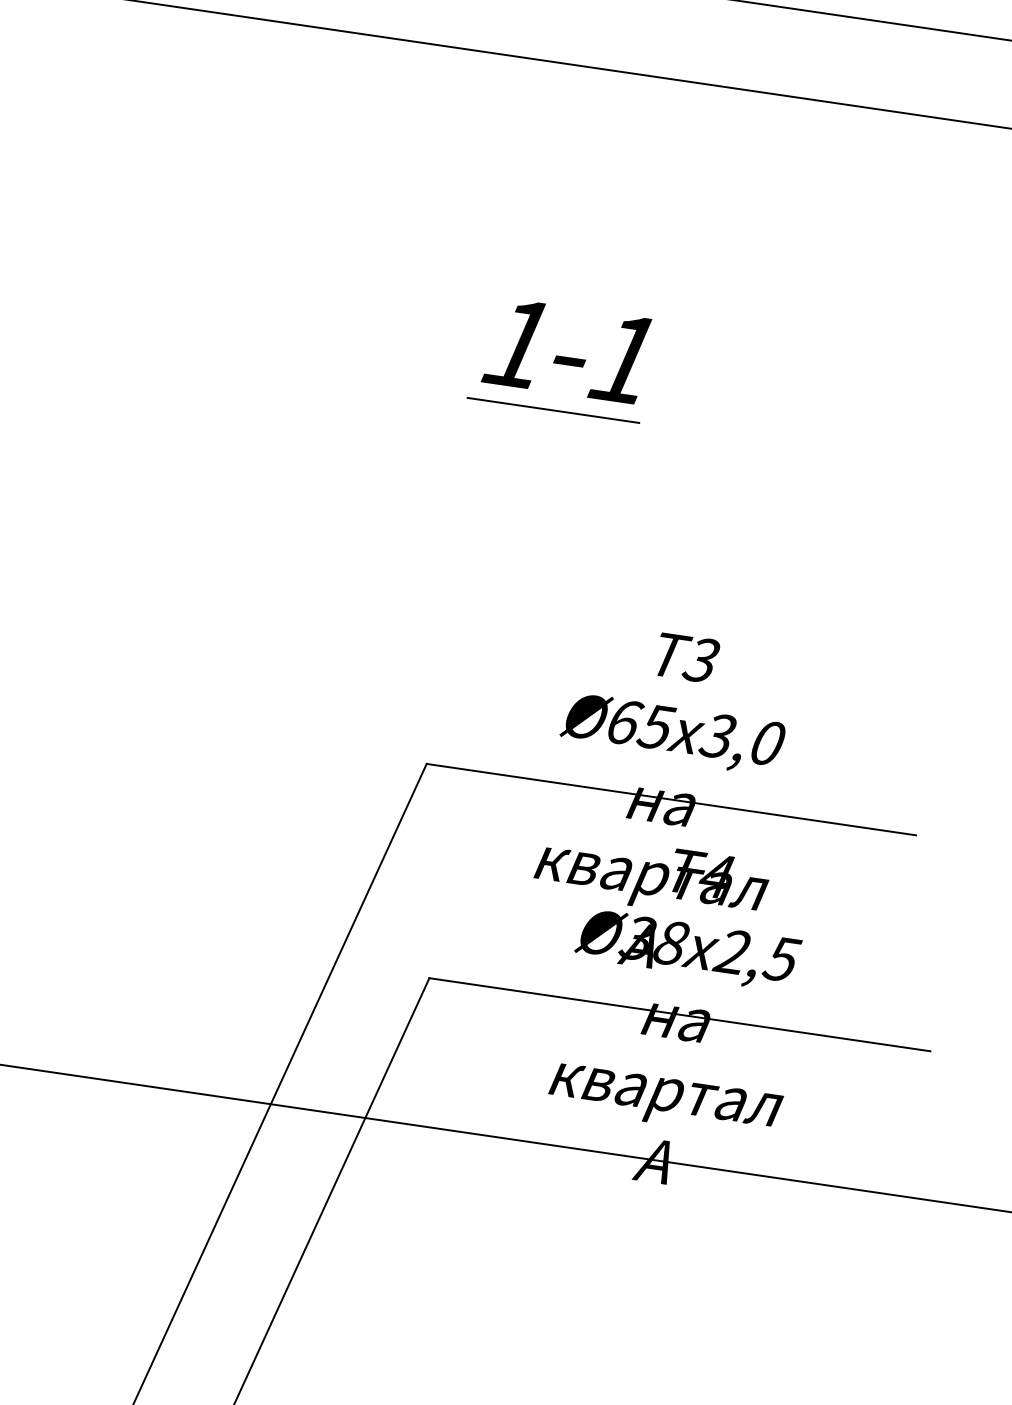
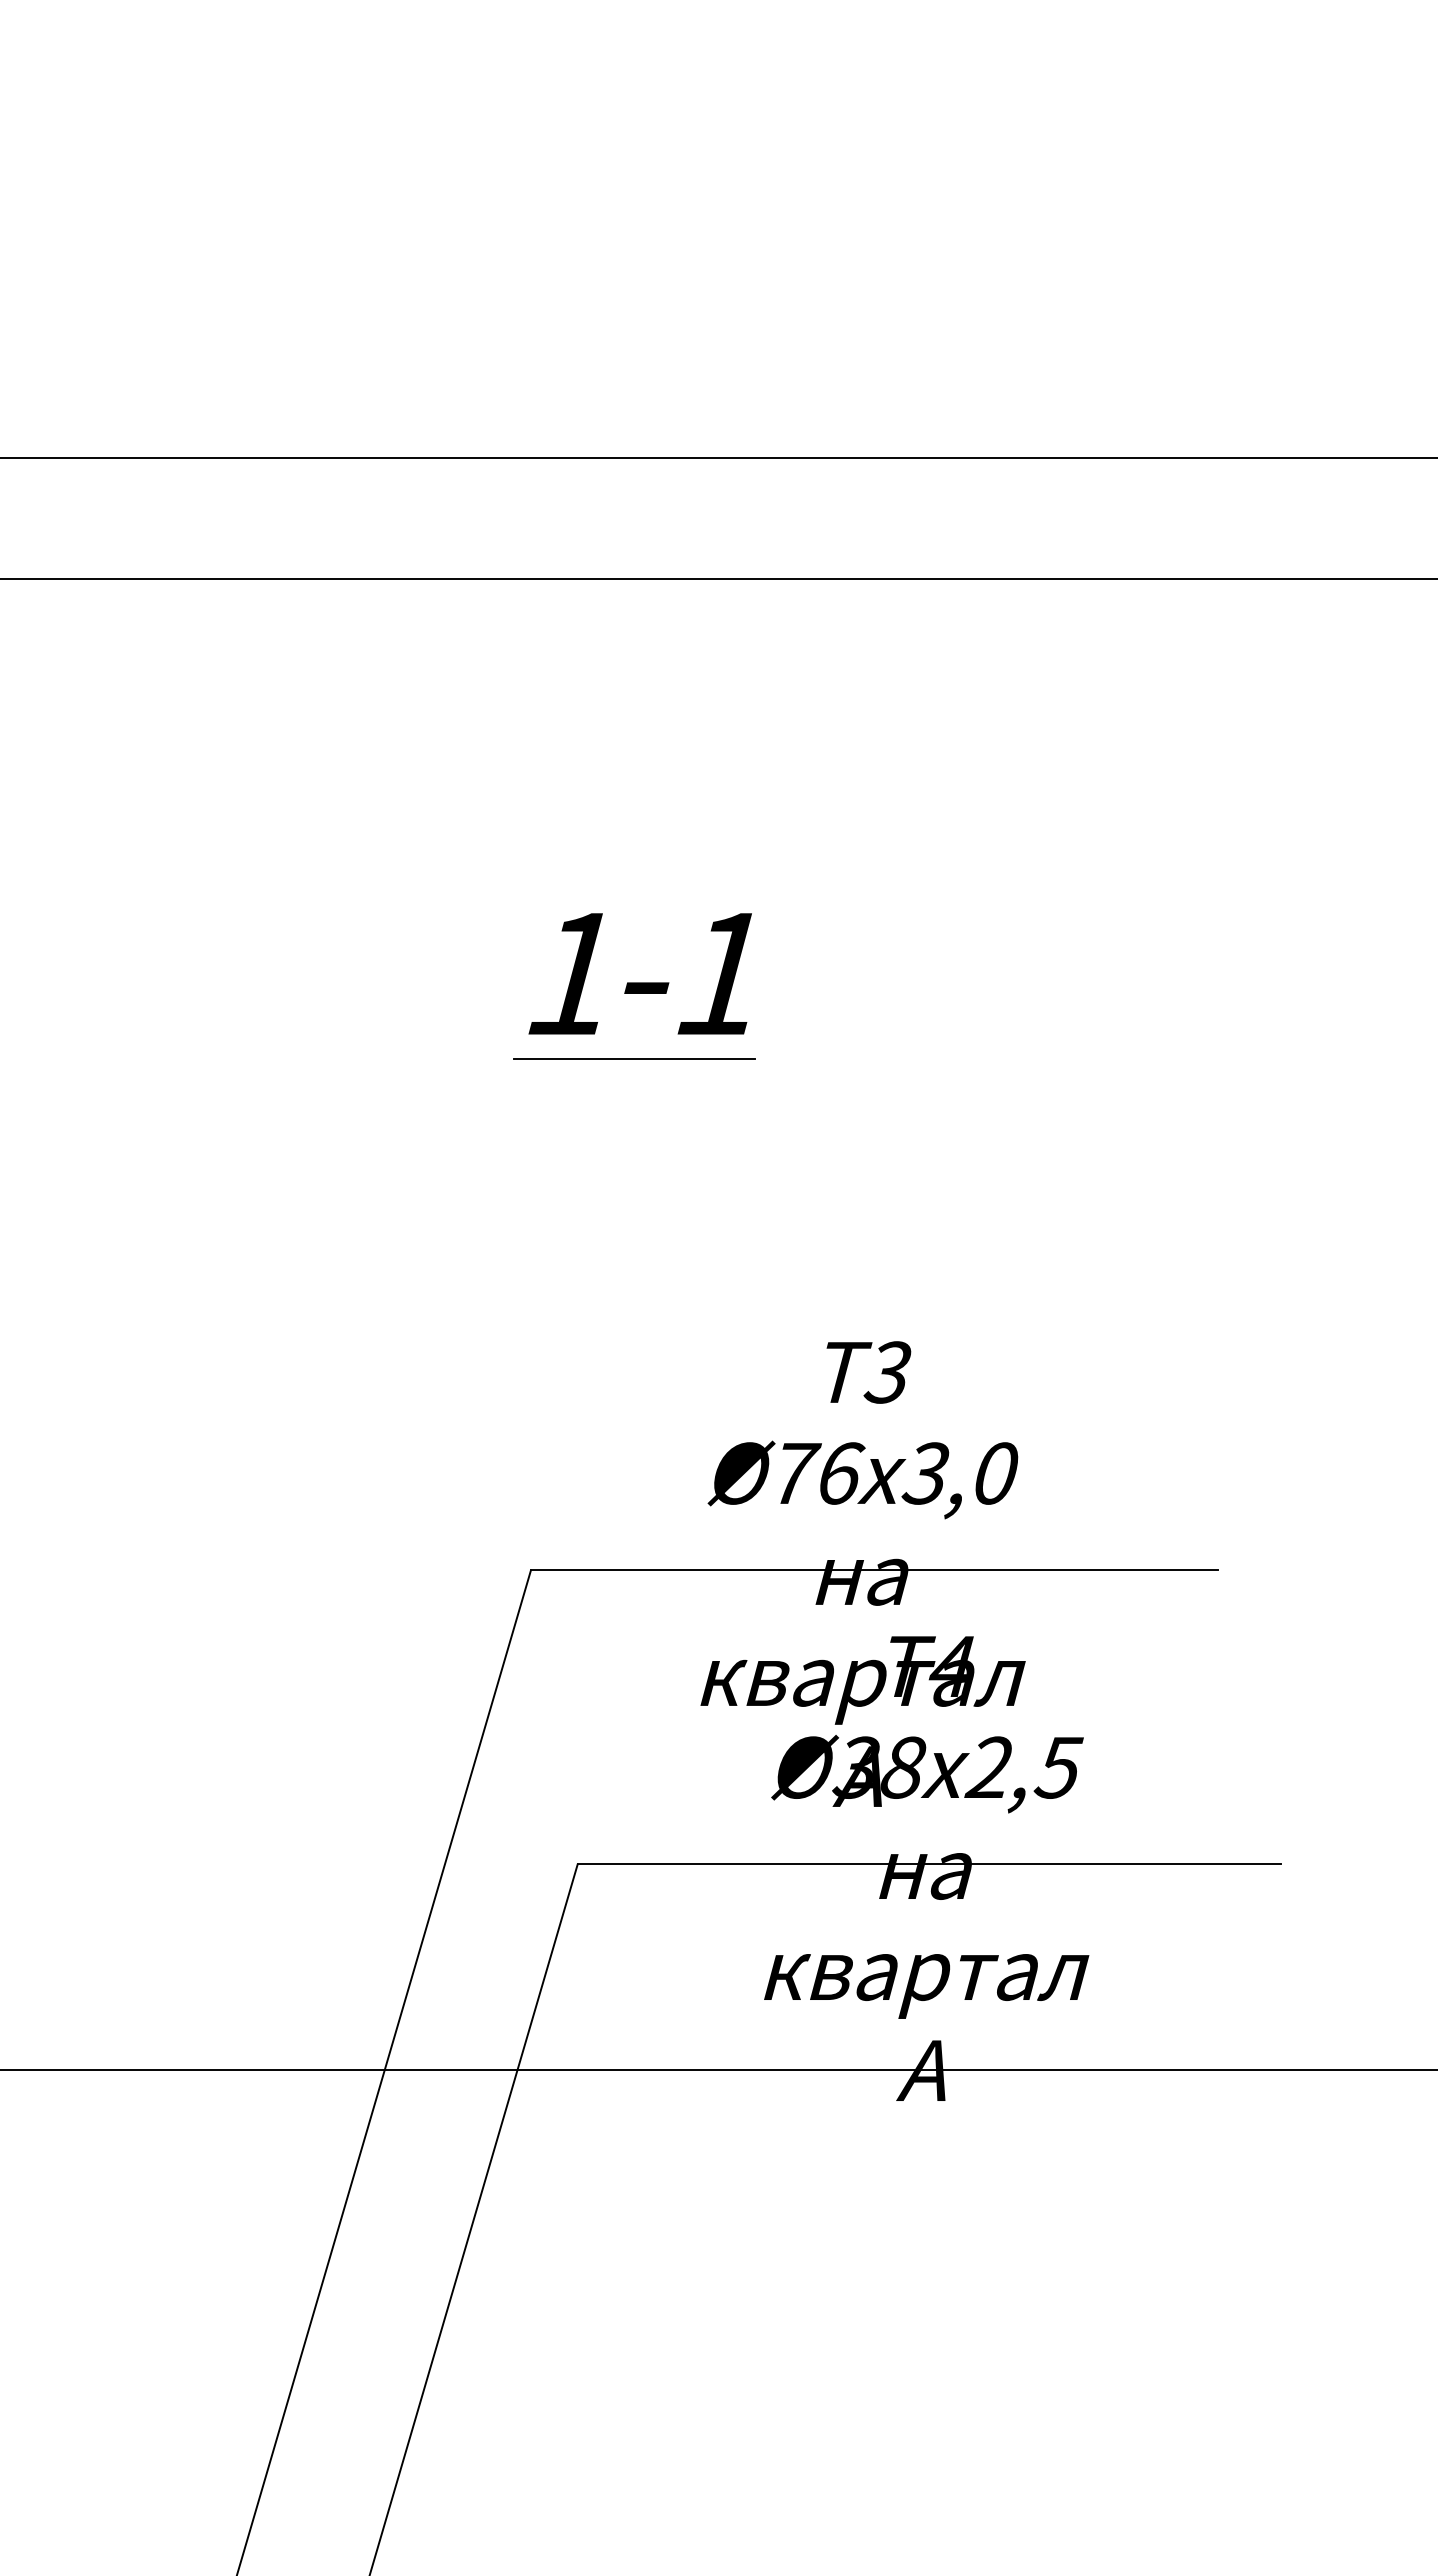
text: (642, 724) -> (819, 1473), Ø65 -> Ø76

